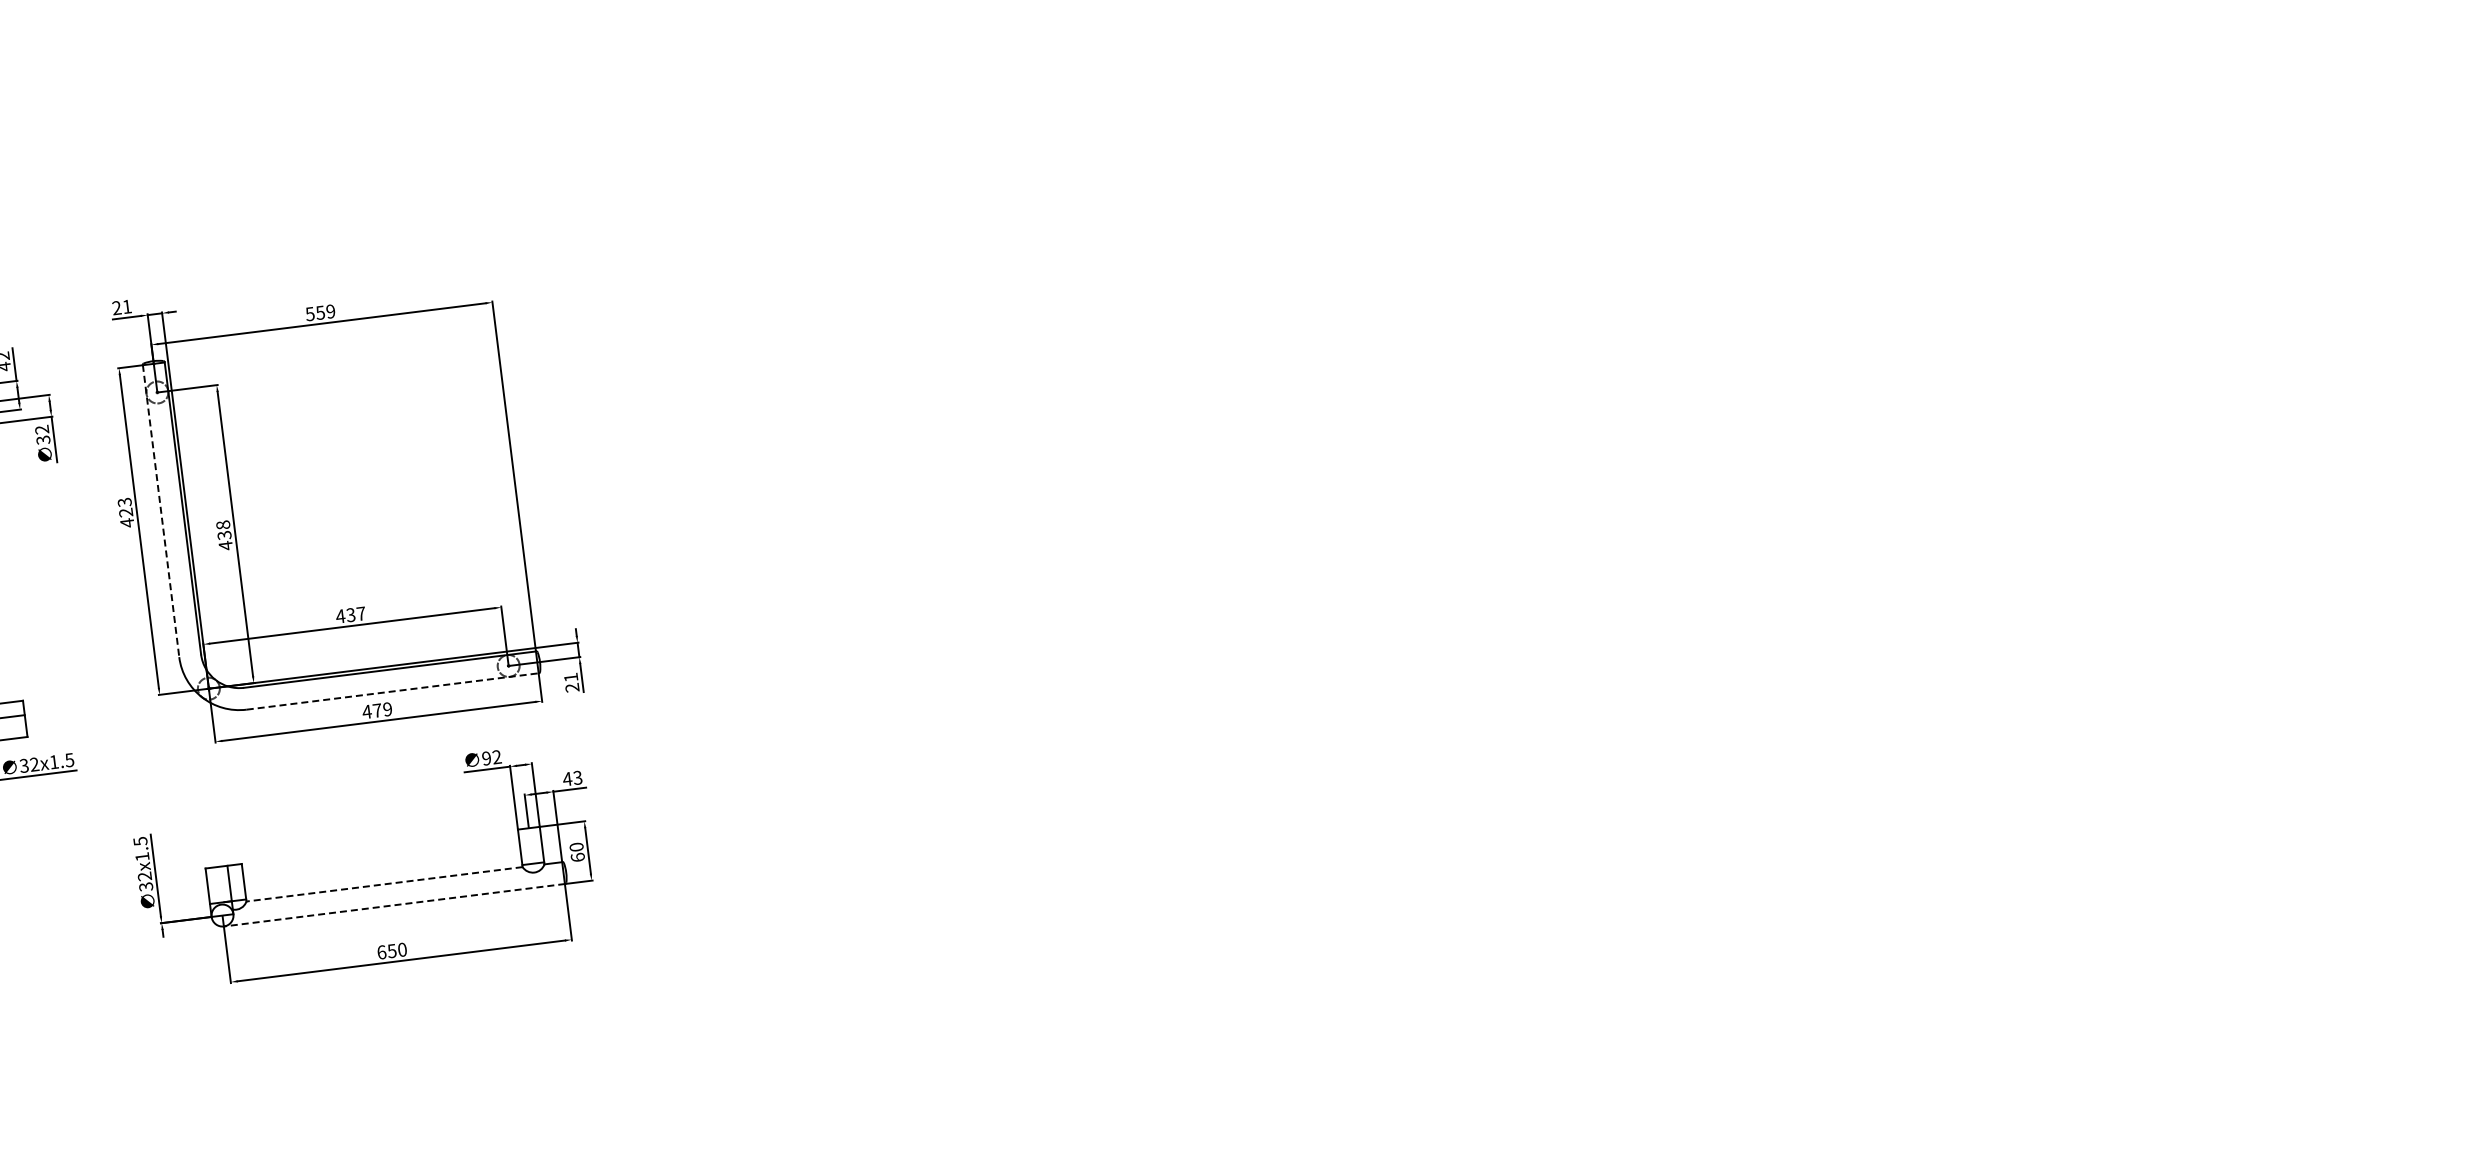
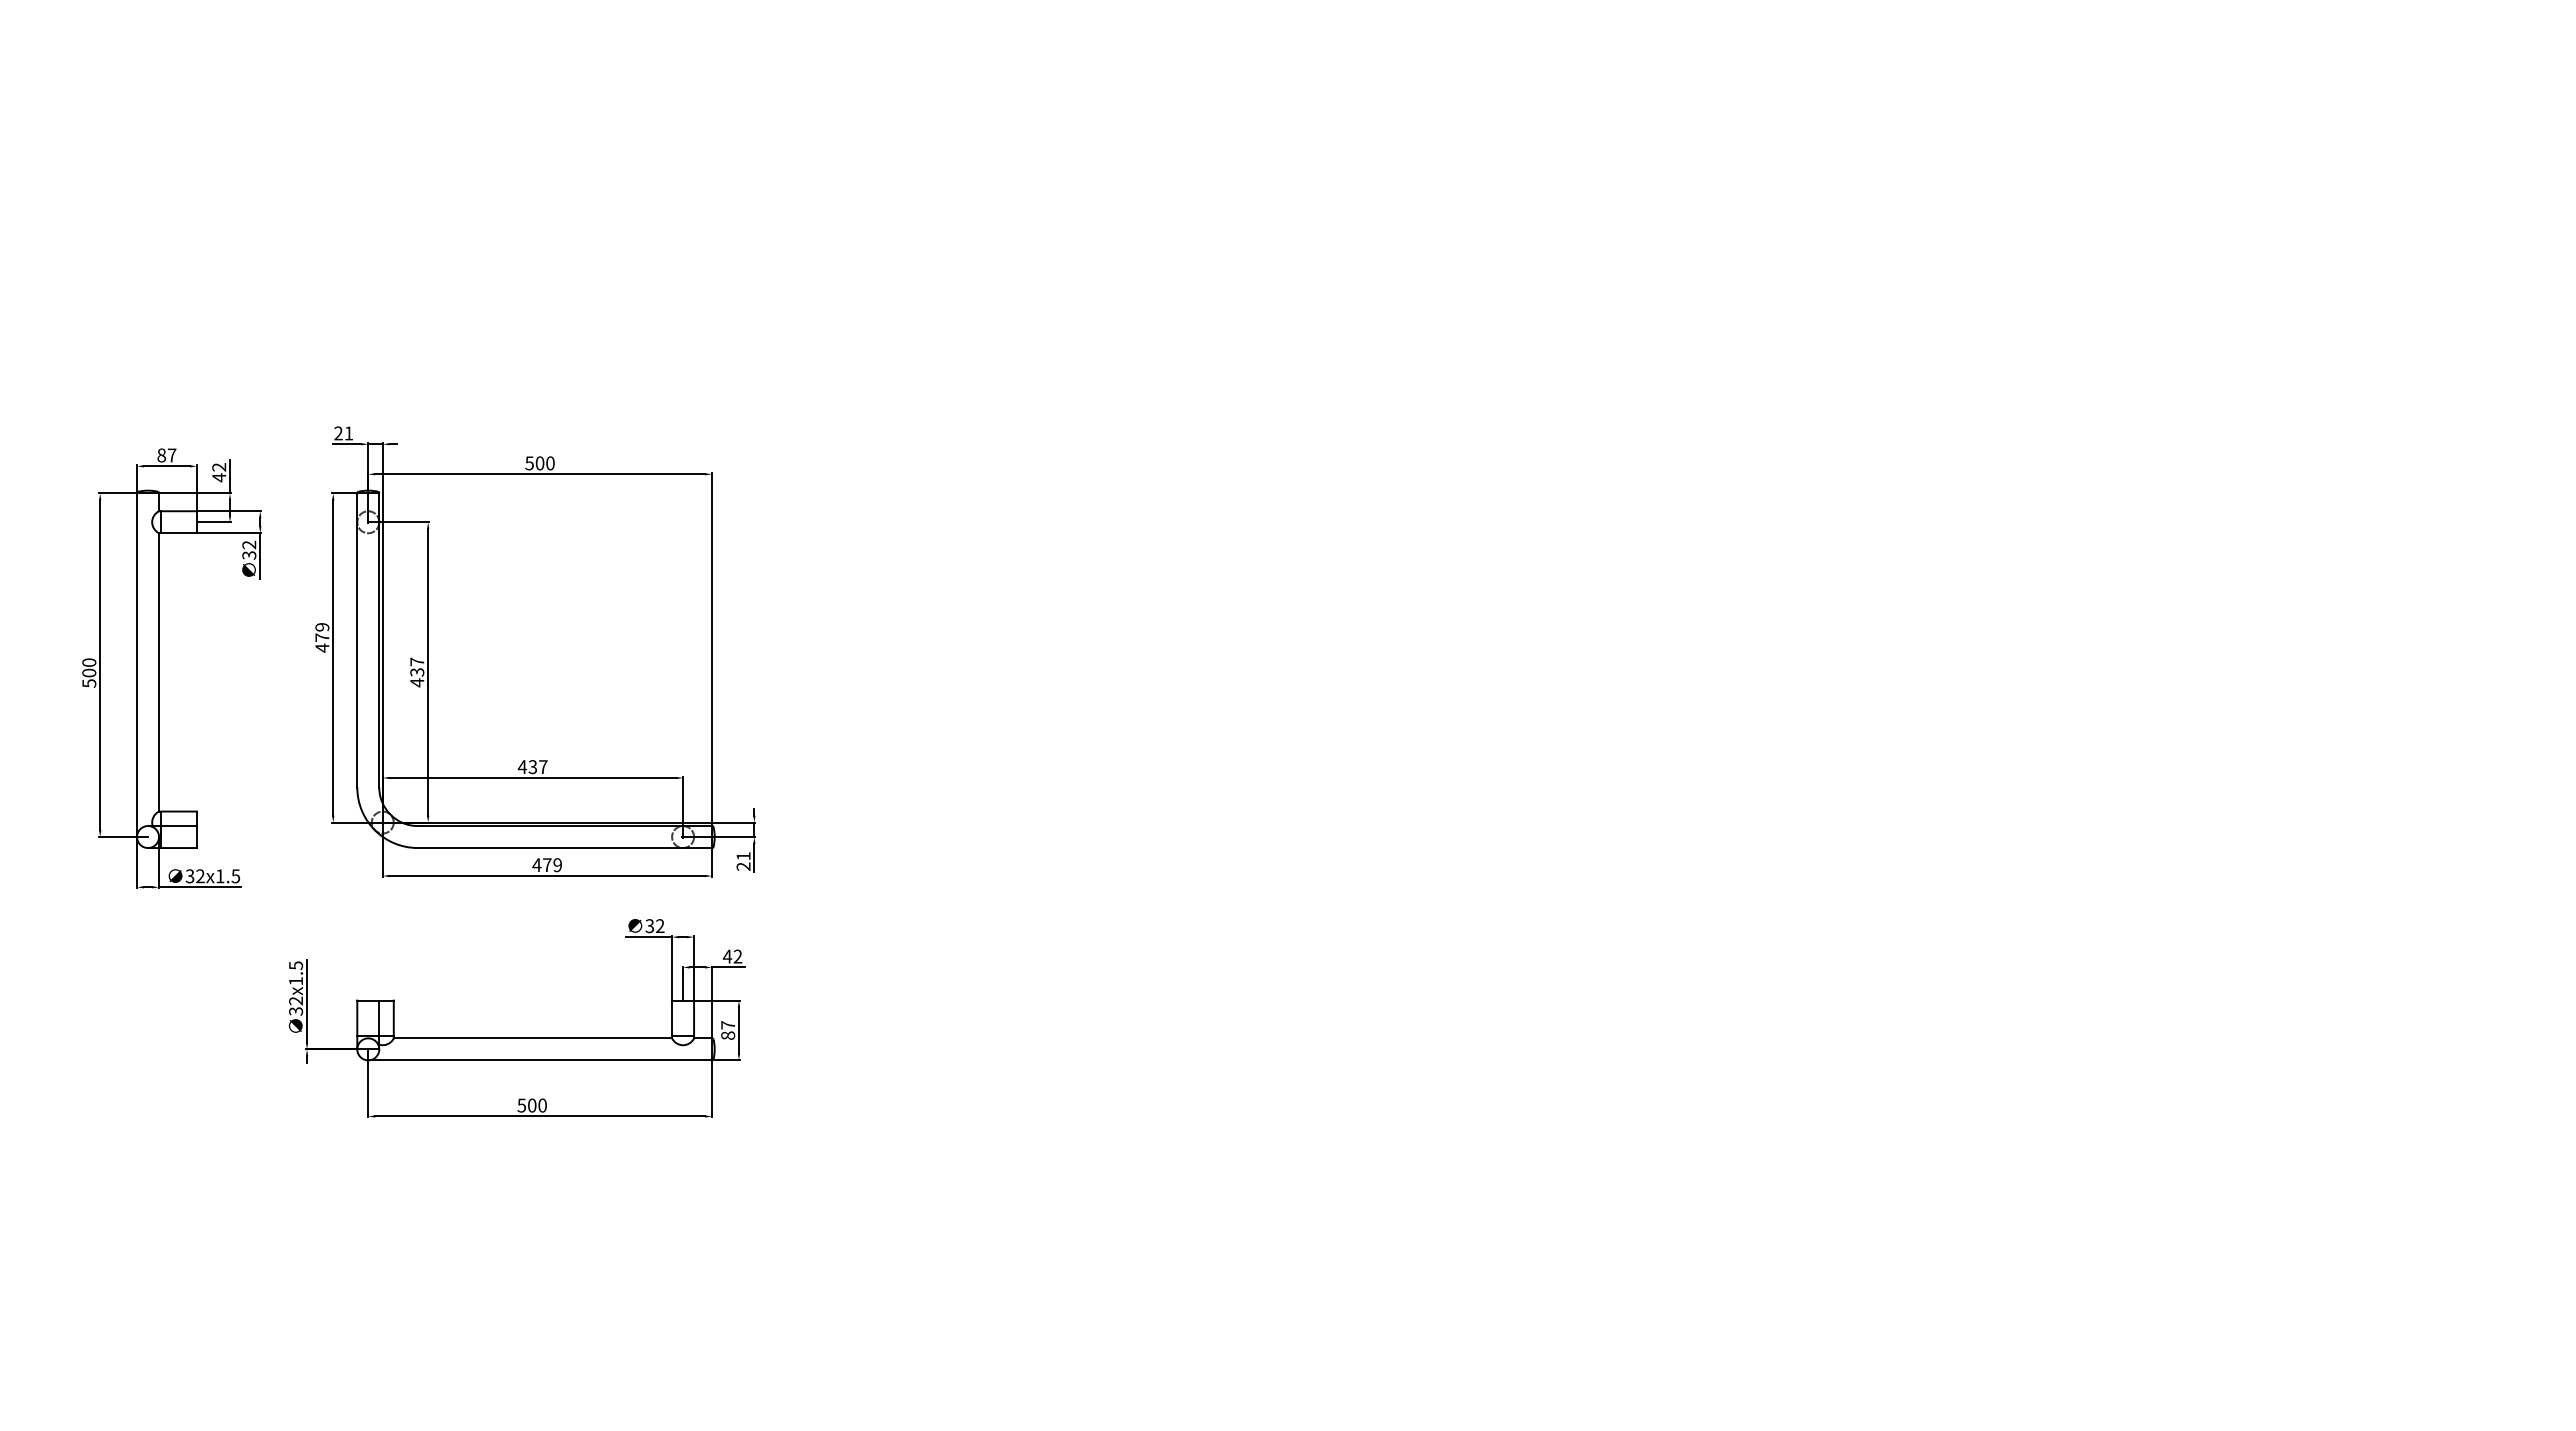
text: (324, 312) -> (544, 463), 559 -> 500
text: (125, 507) -> (322, 632), 423 -> 479
line: (161, 511) -> (357, 640), dashed -> solid
text: (223, 524) -> (417, 661), 438 -> 437
line: (393, 691) -> (565, 848), dashed -> solid
text: (486, 758) -> (649, 926), 92 -> 32
text: (577, 777) -> (737, 956), 43 -> 42
text: (577, 852) -> (728, 1030), 60 -> 87
line: (384, 884) -> (532, 1038), dashed -> solid
line: (394, 905) -> (540, 1060), dashed -> solid
text: (386, 951) -> (526, 1105), 650 -> 500

